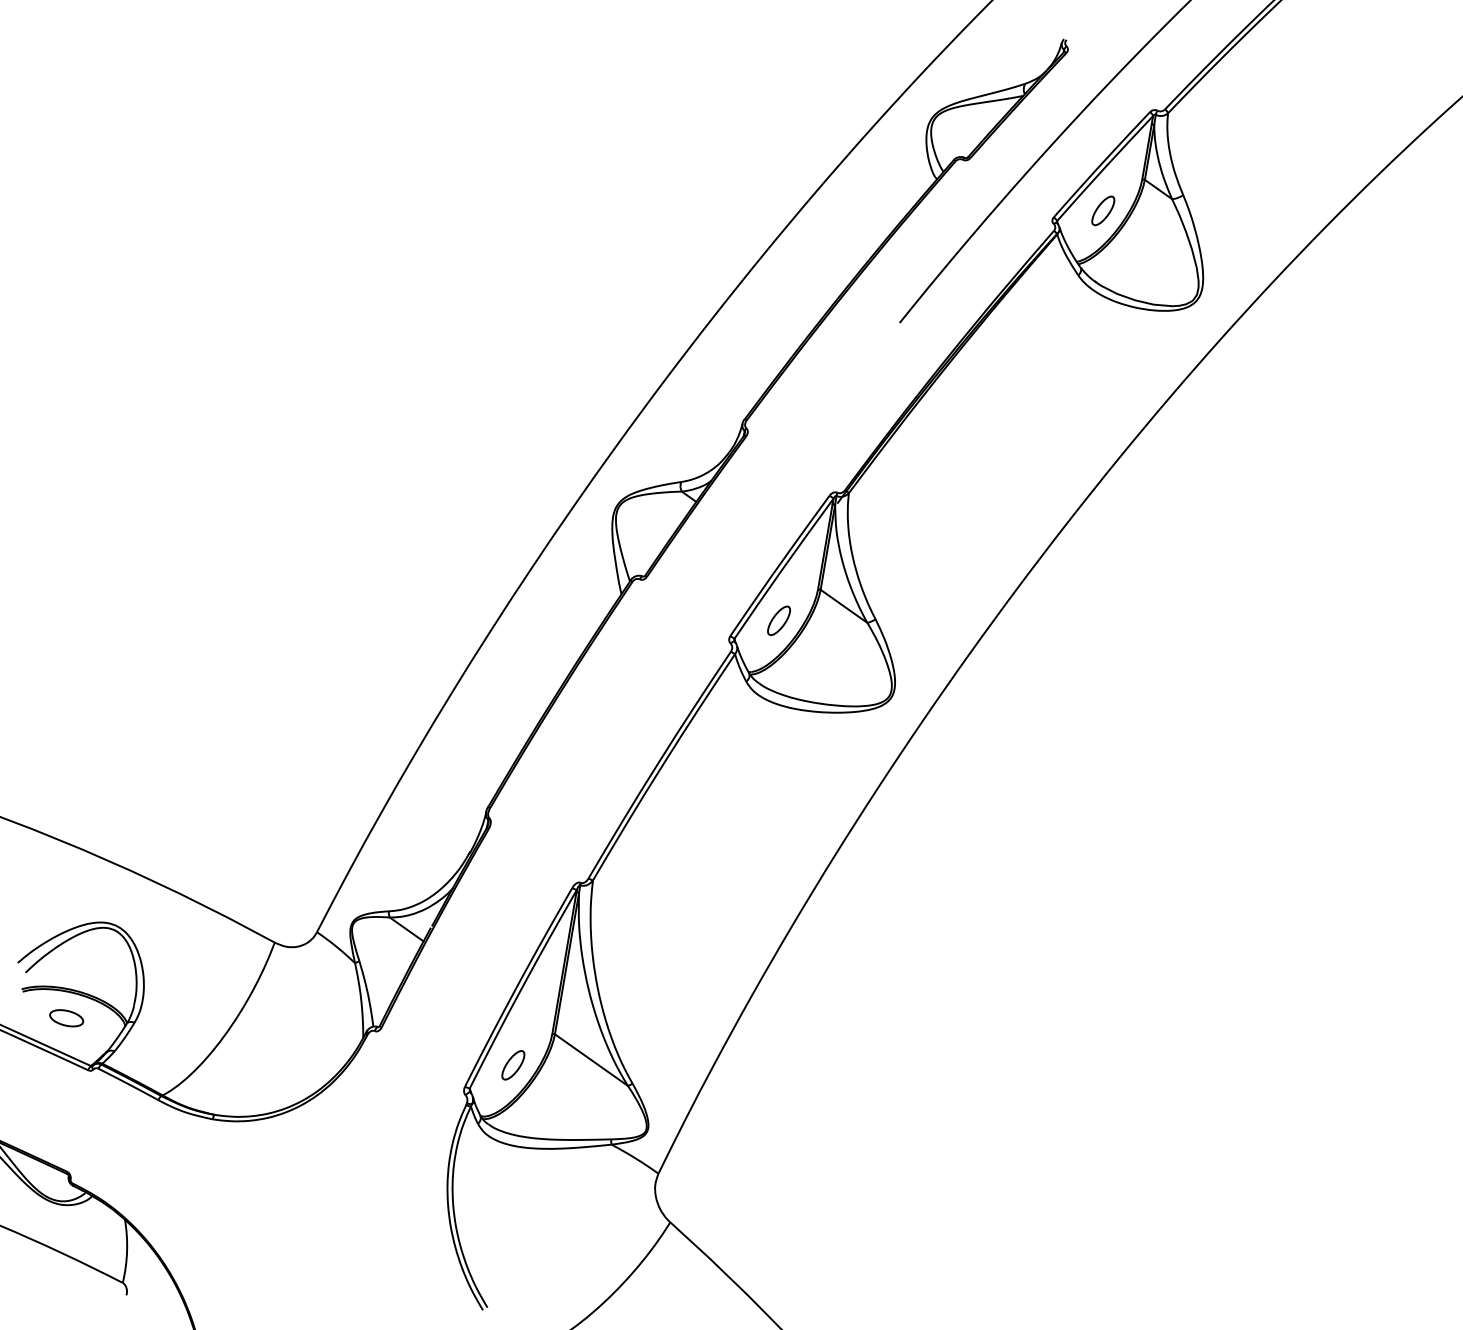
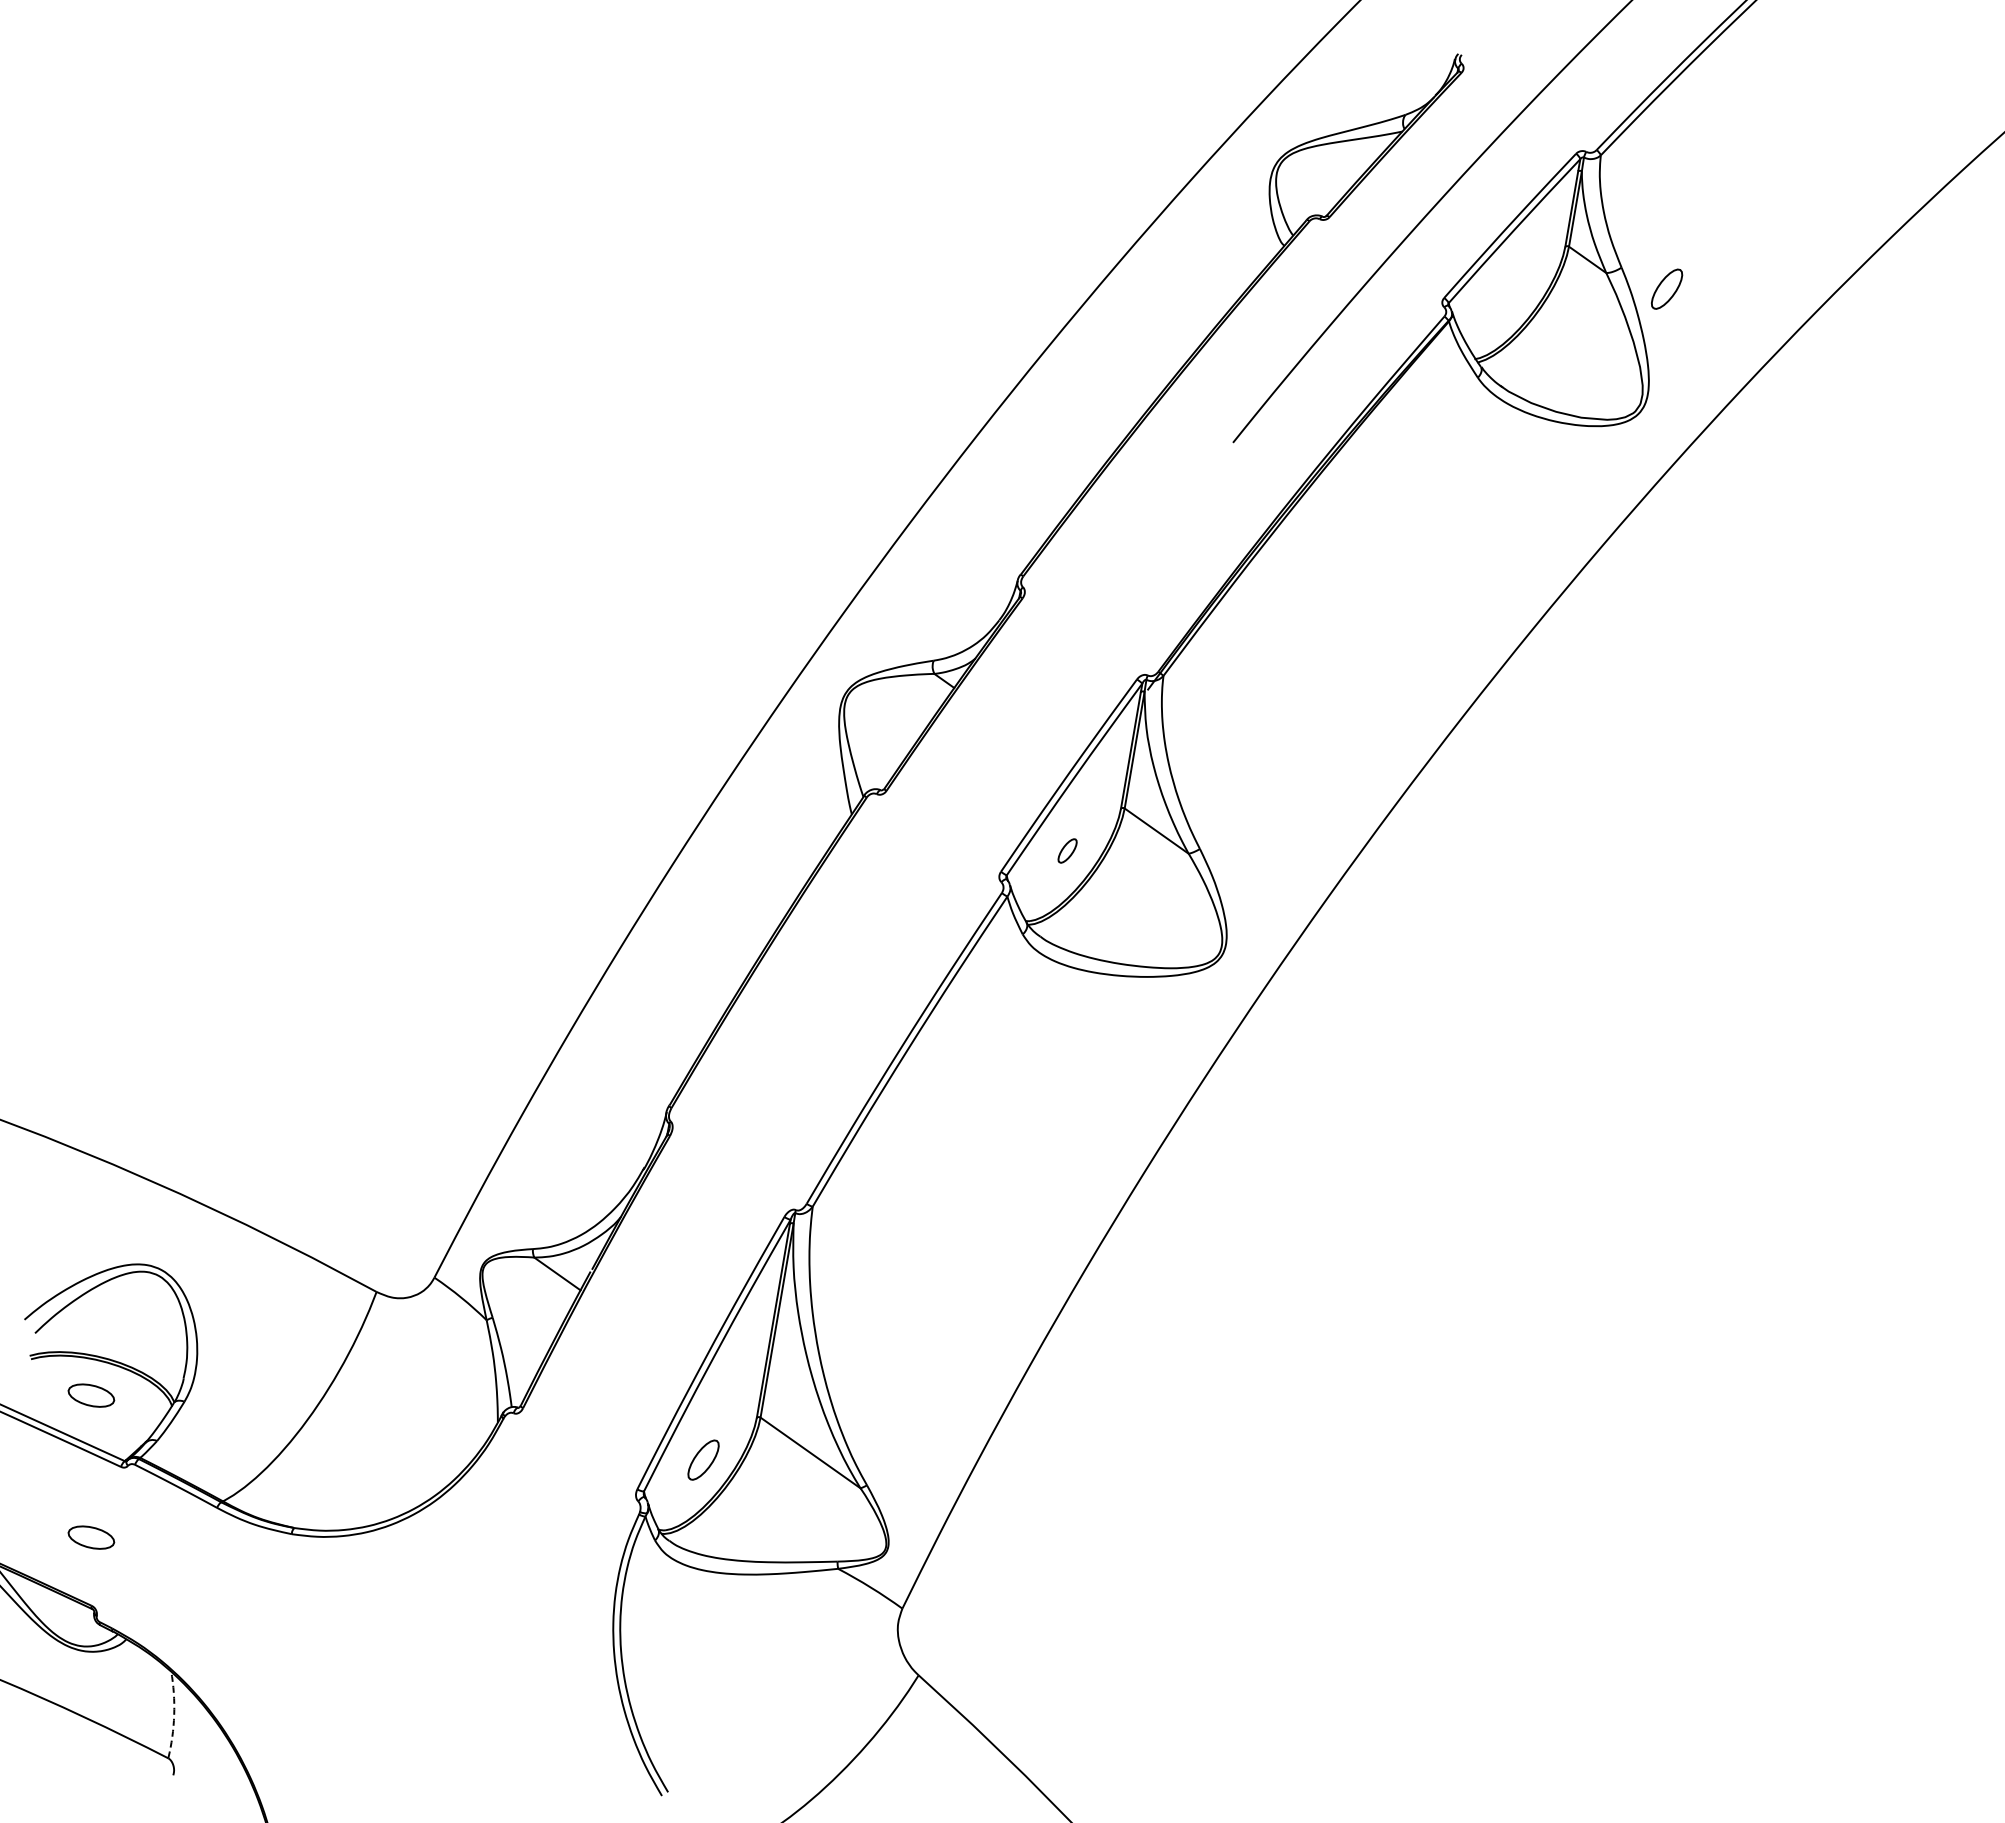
part: (1103, 210) -> (1667, 288), moved
part: (778, 620) -> (1067, 850), size x0.6
part: (66, 1121) -> (91, 1537), added
arc: (127, 1250) -> (174, 1714), solid -> dashed

